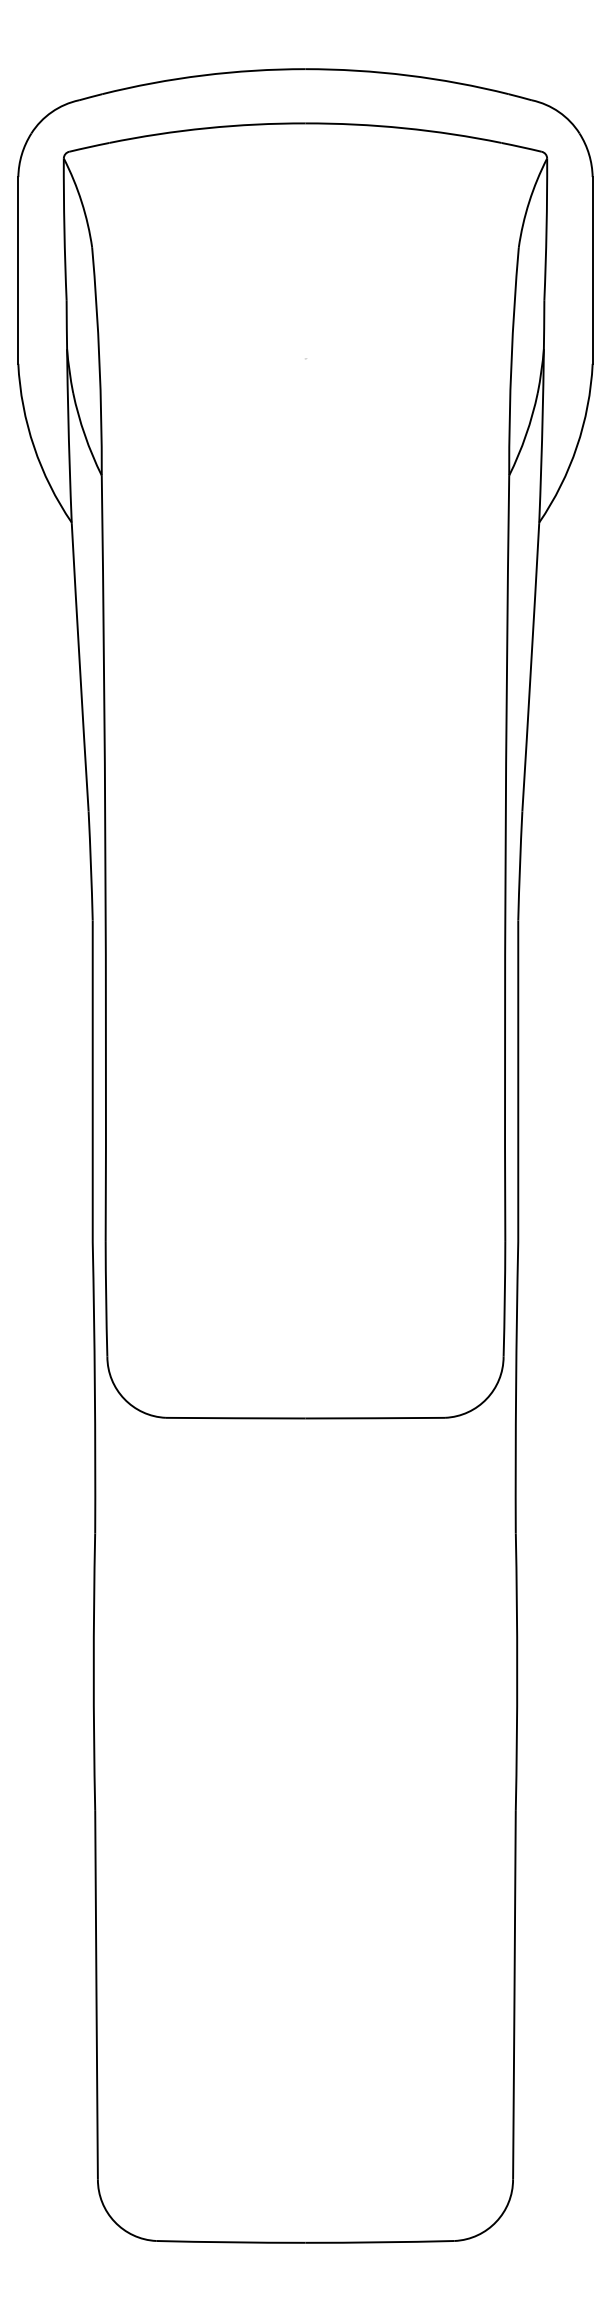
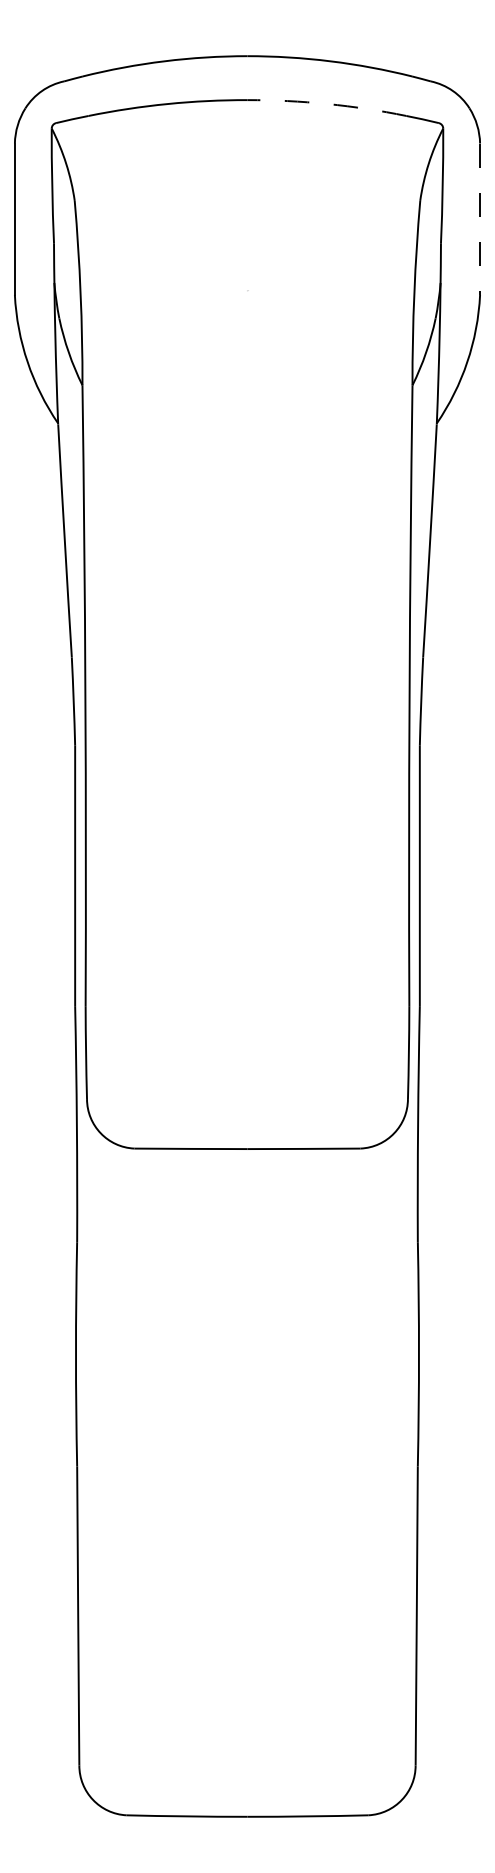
arc: (404, 128) -> (327, 104), solid -> dashed
line: (593, 270) -> (480, 219), solid -> dashed

